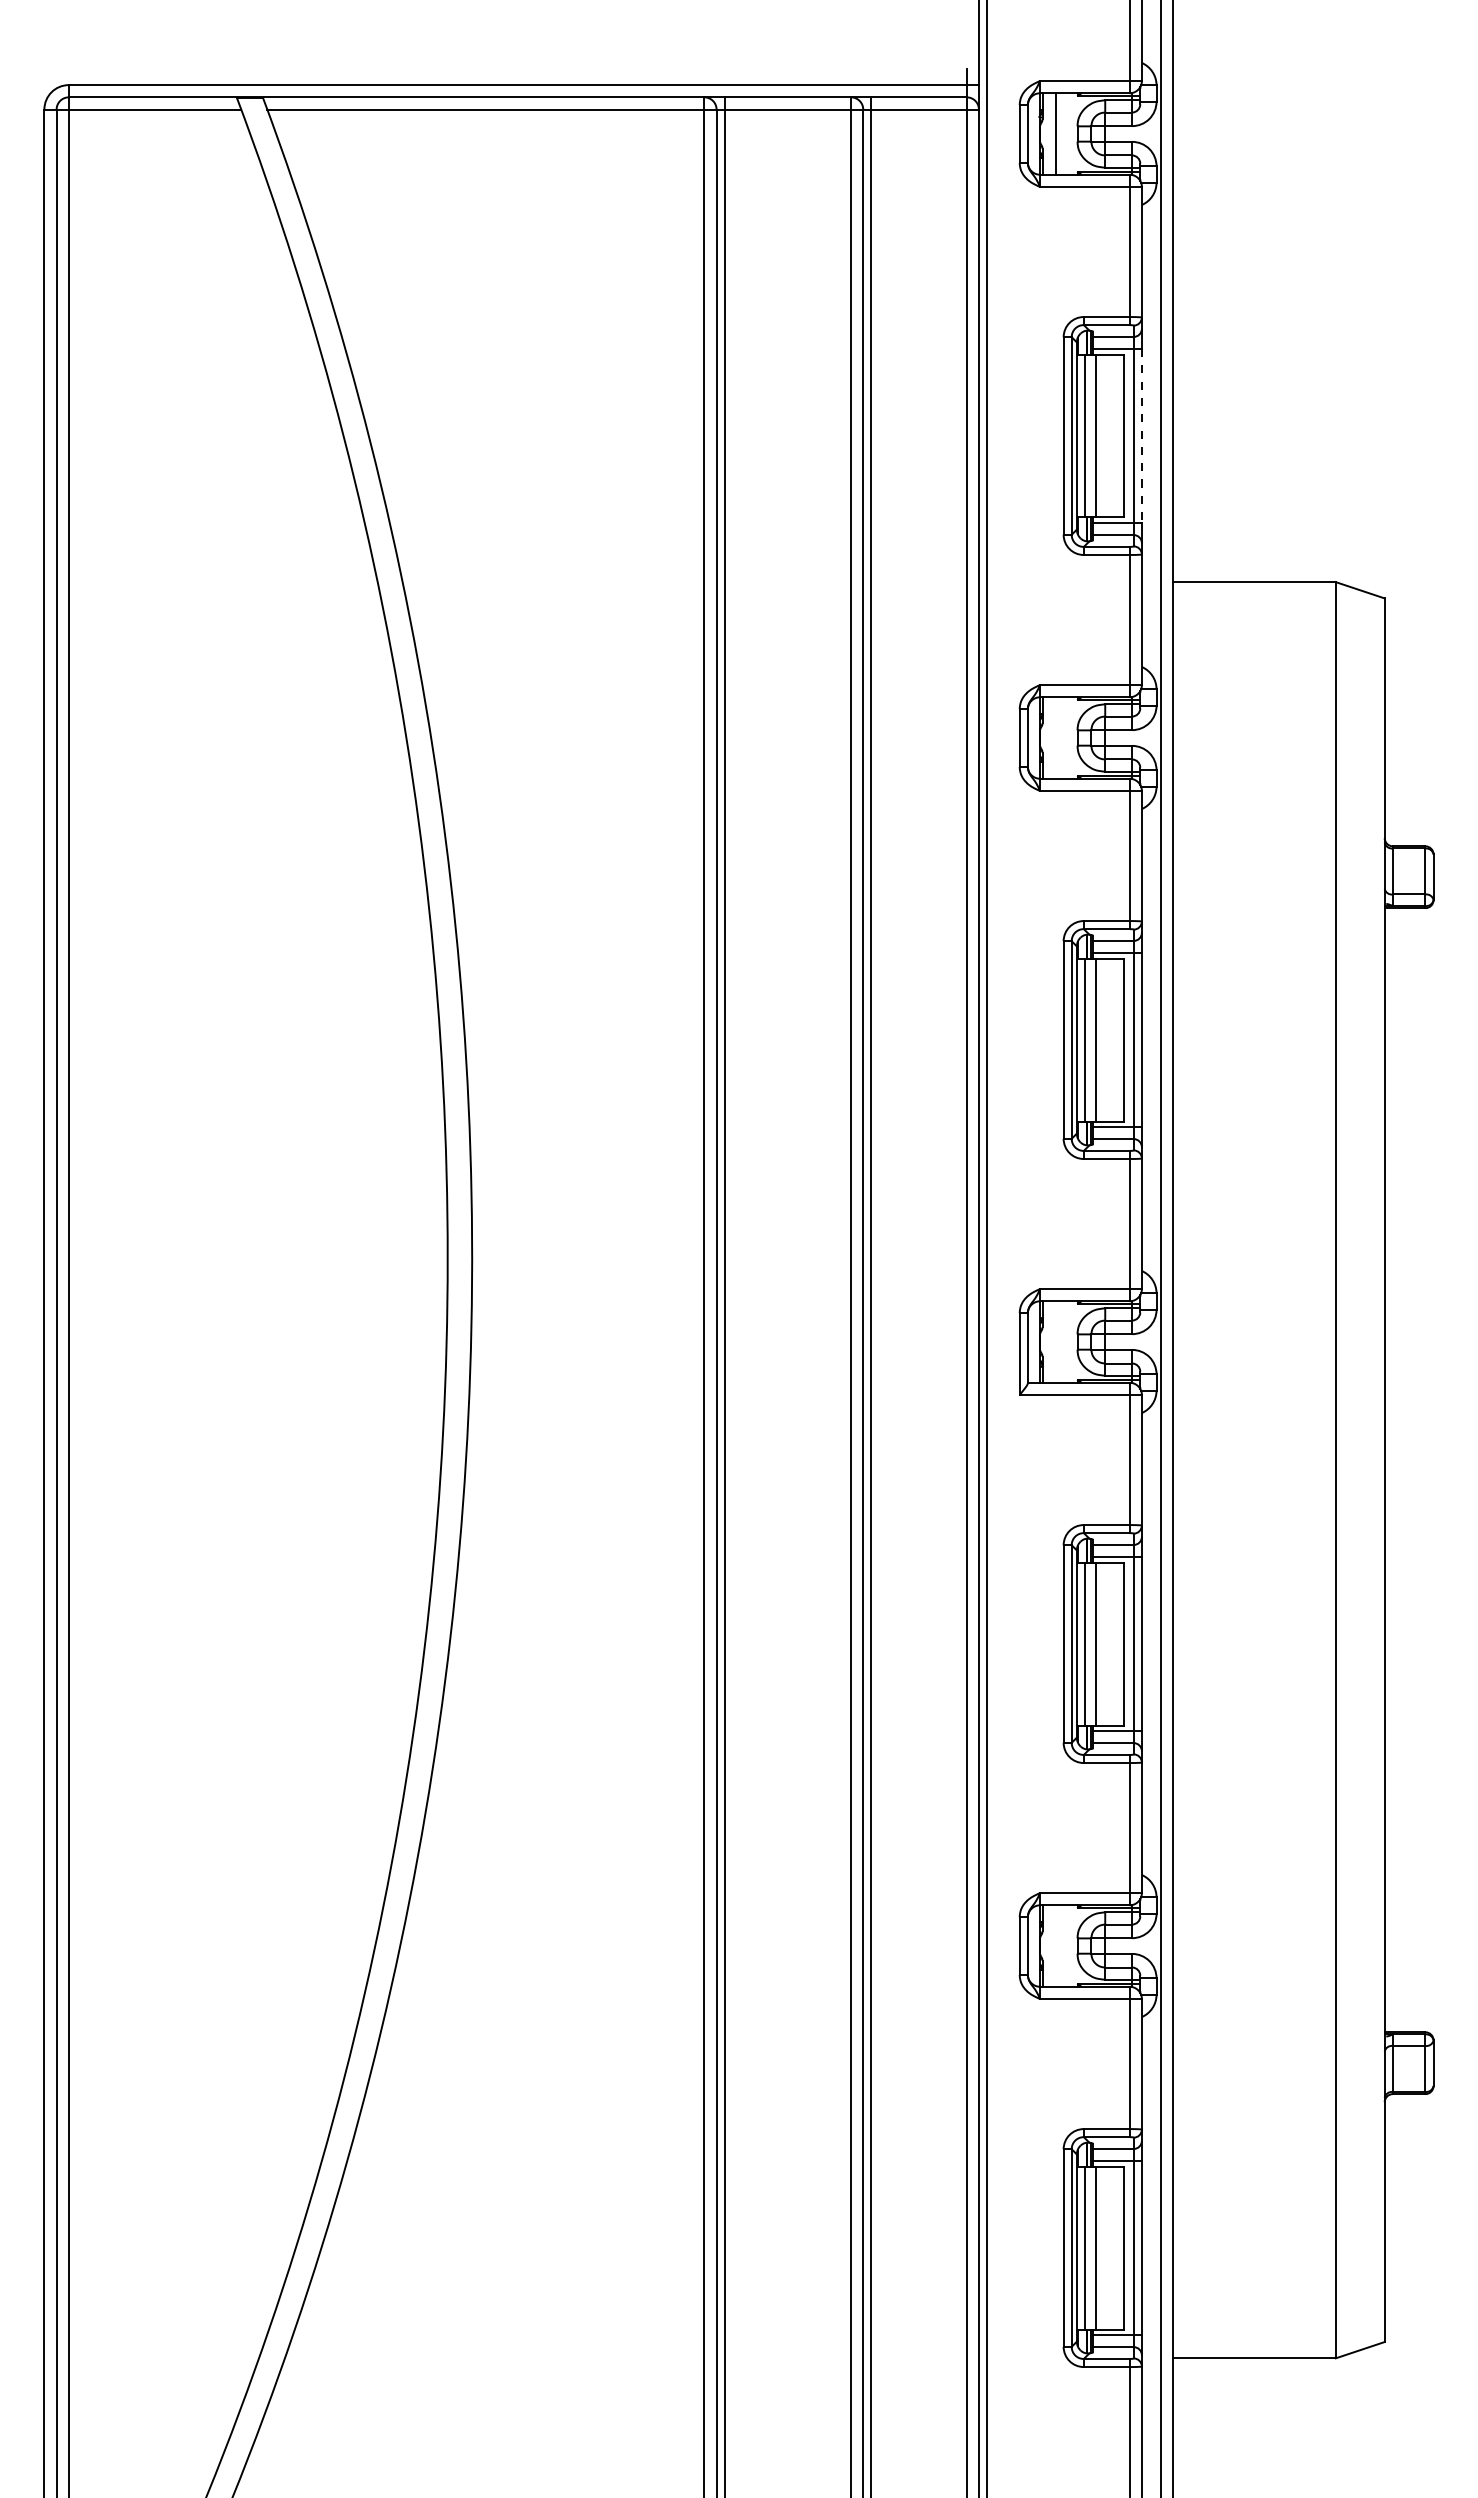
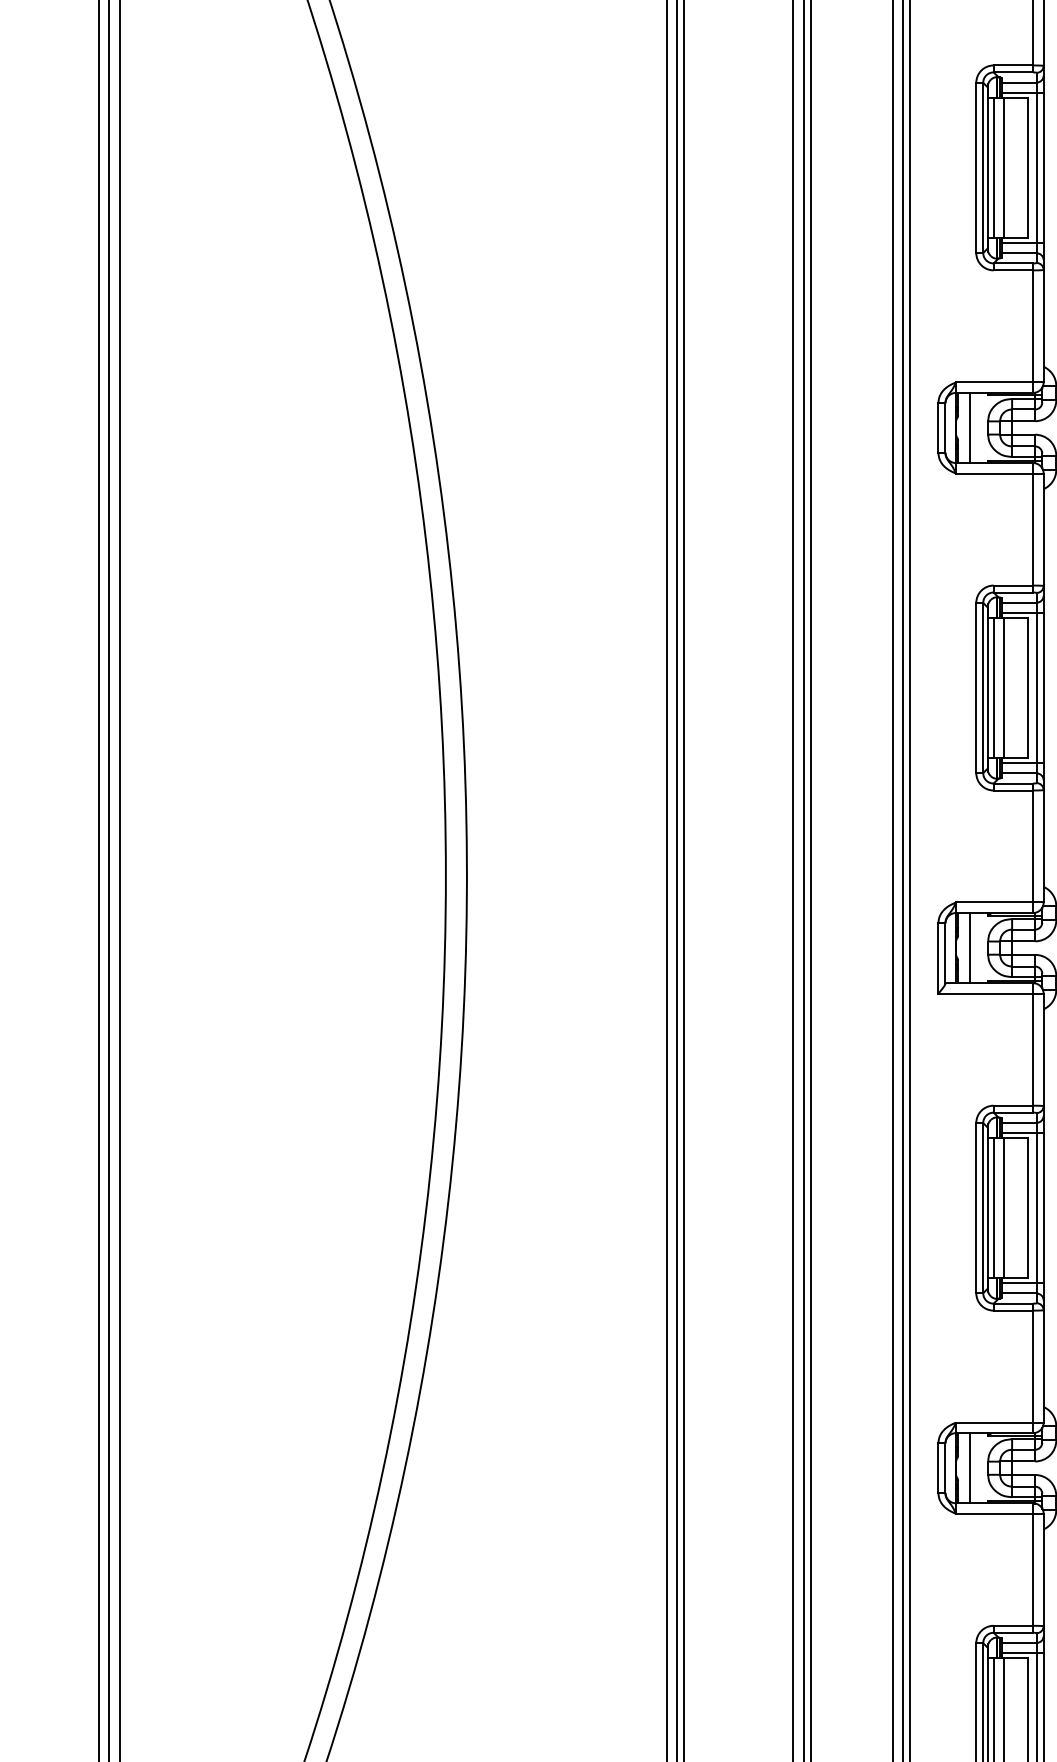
line: (1141, 436) -> (1043, 168), dashed -> solid
line: (1056, 737) -> (970, 427), added
line: (1056, 1341) -> (970, 947), added
line: (1056, 1945) -> (970, 1467), added

